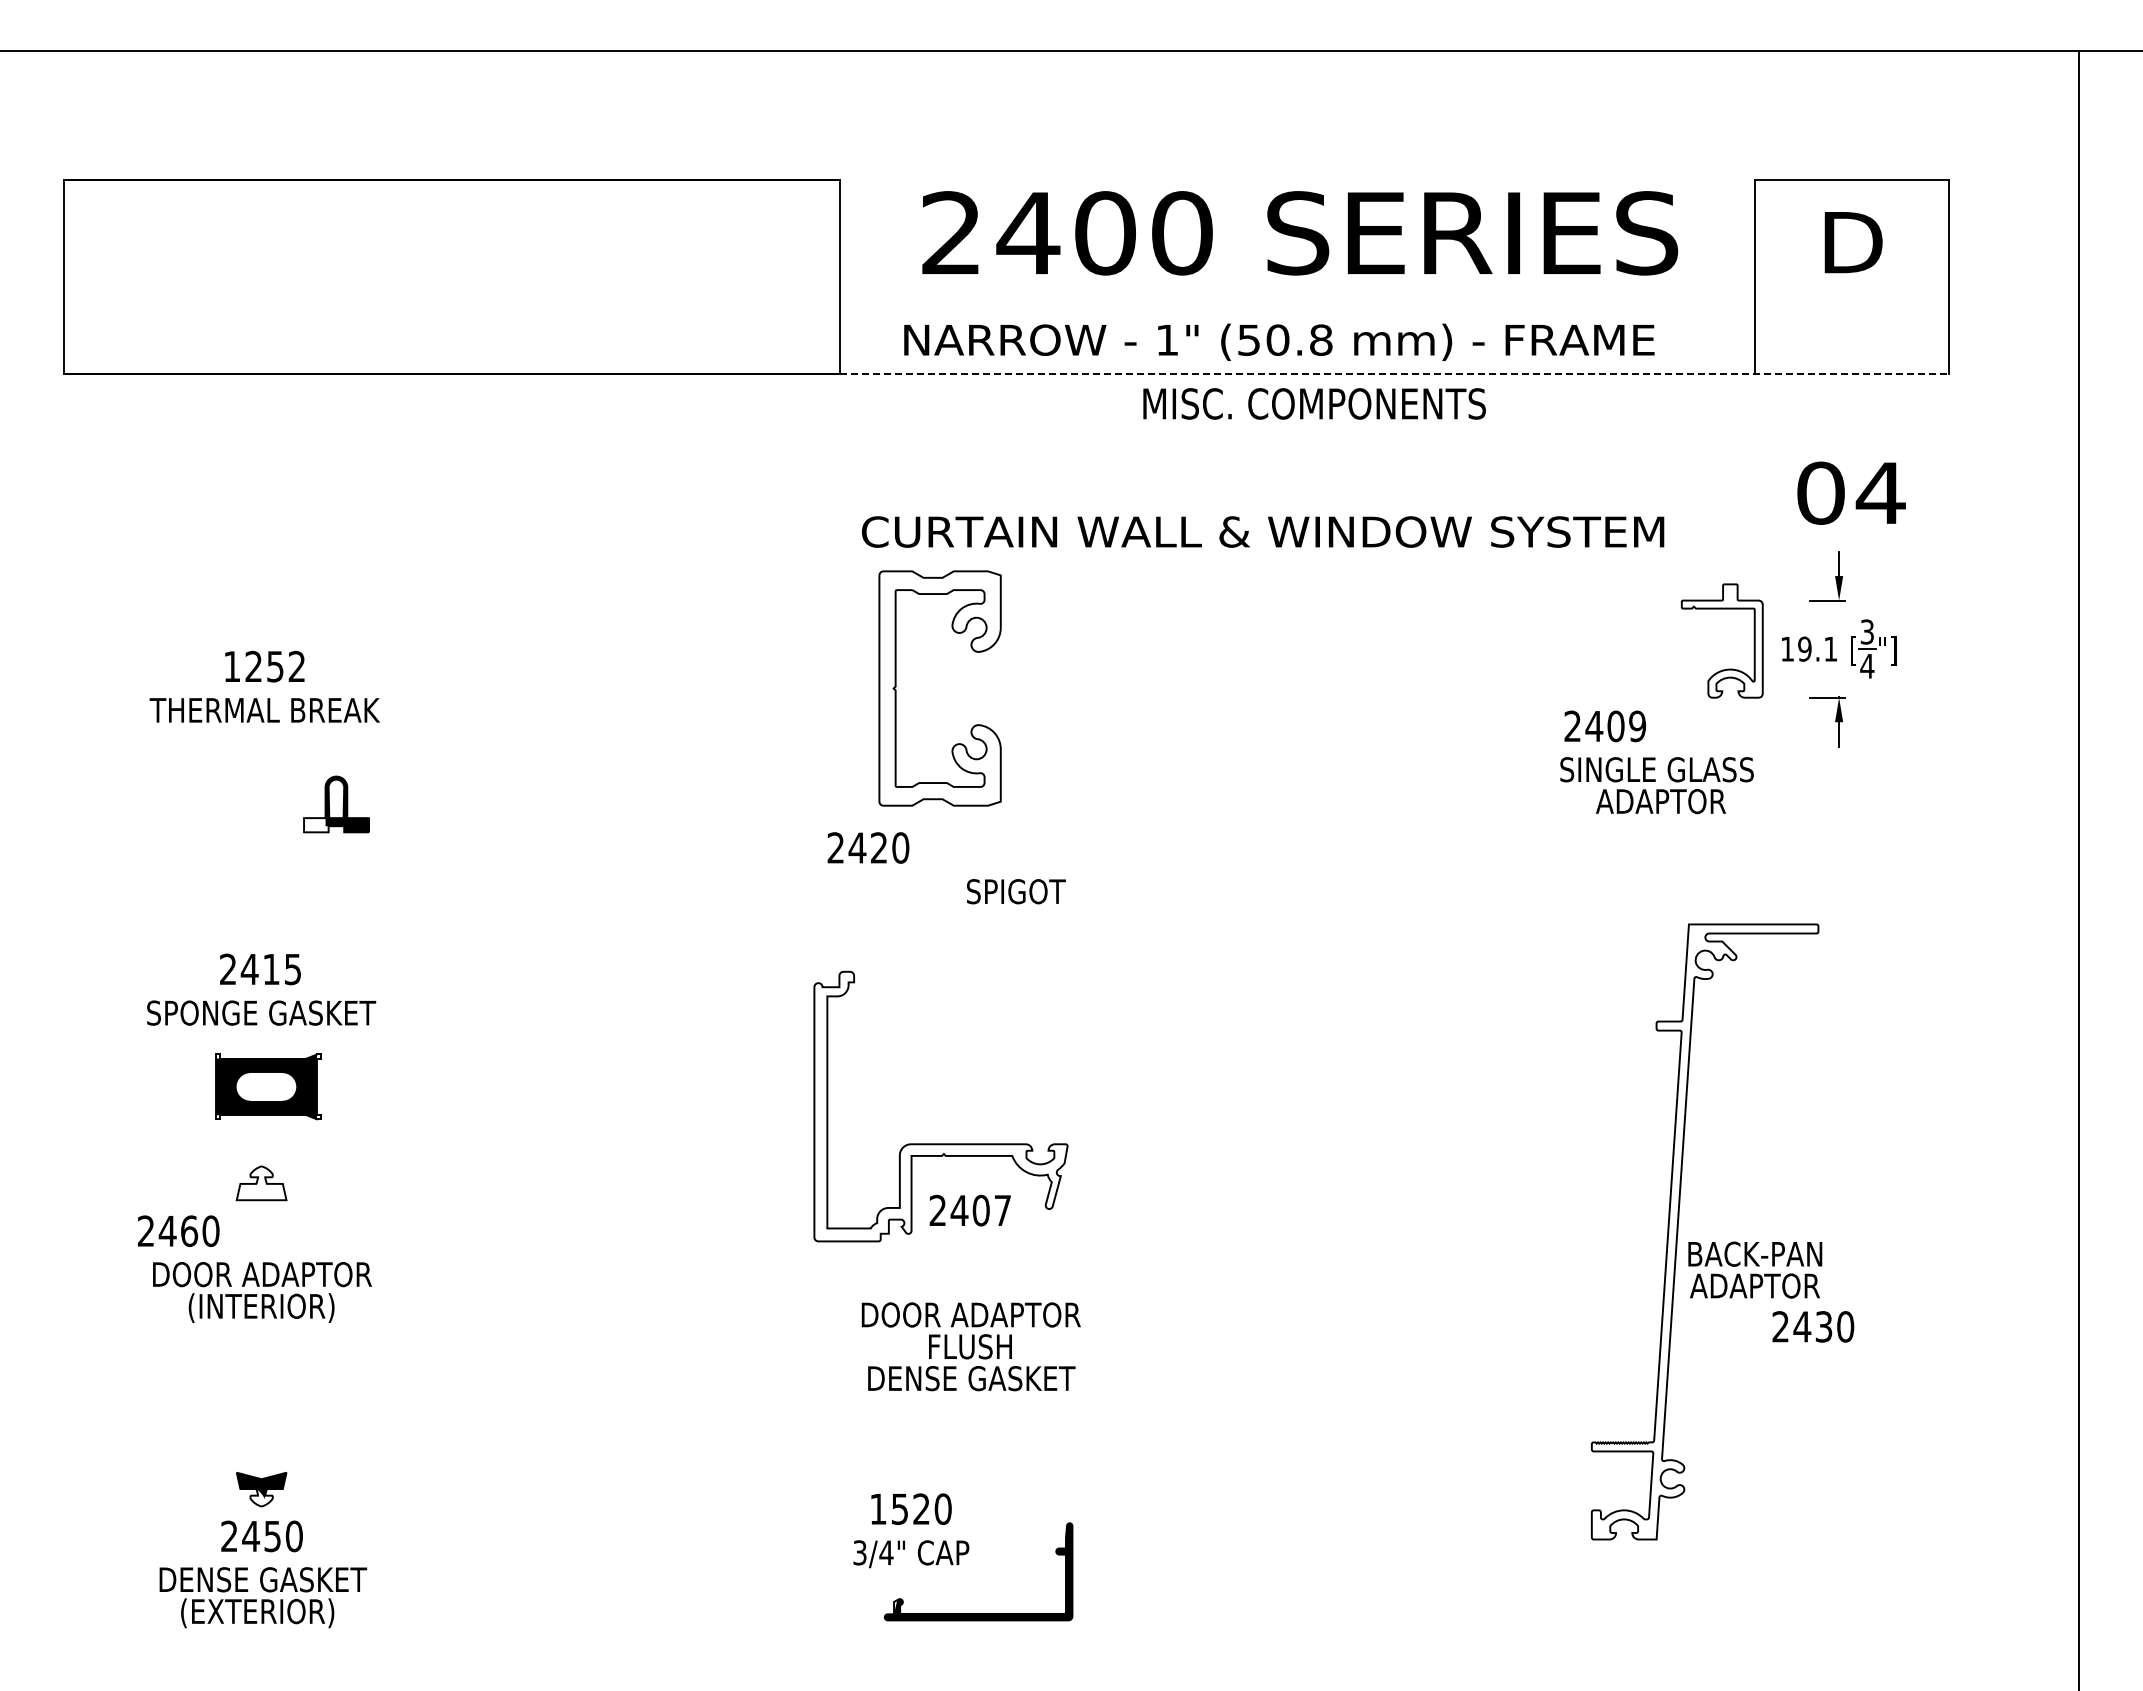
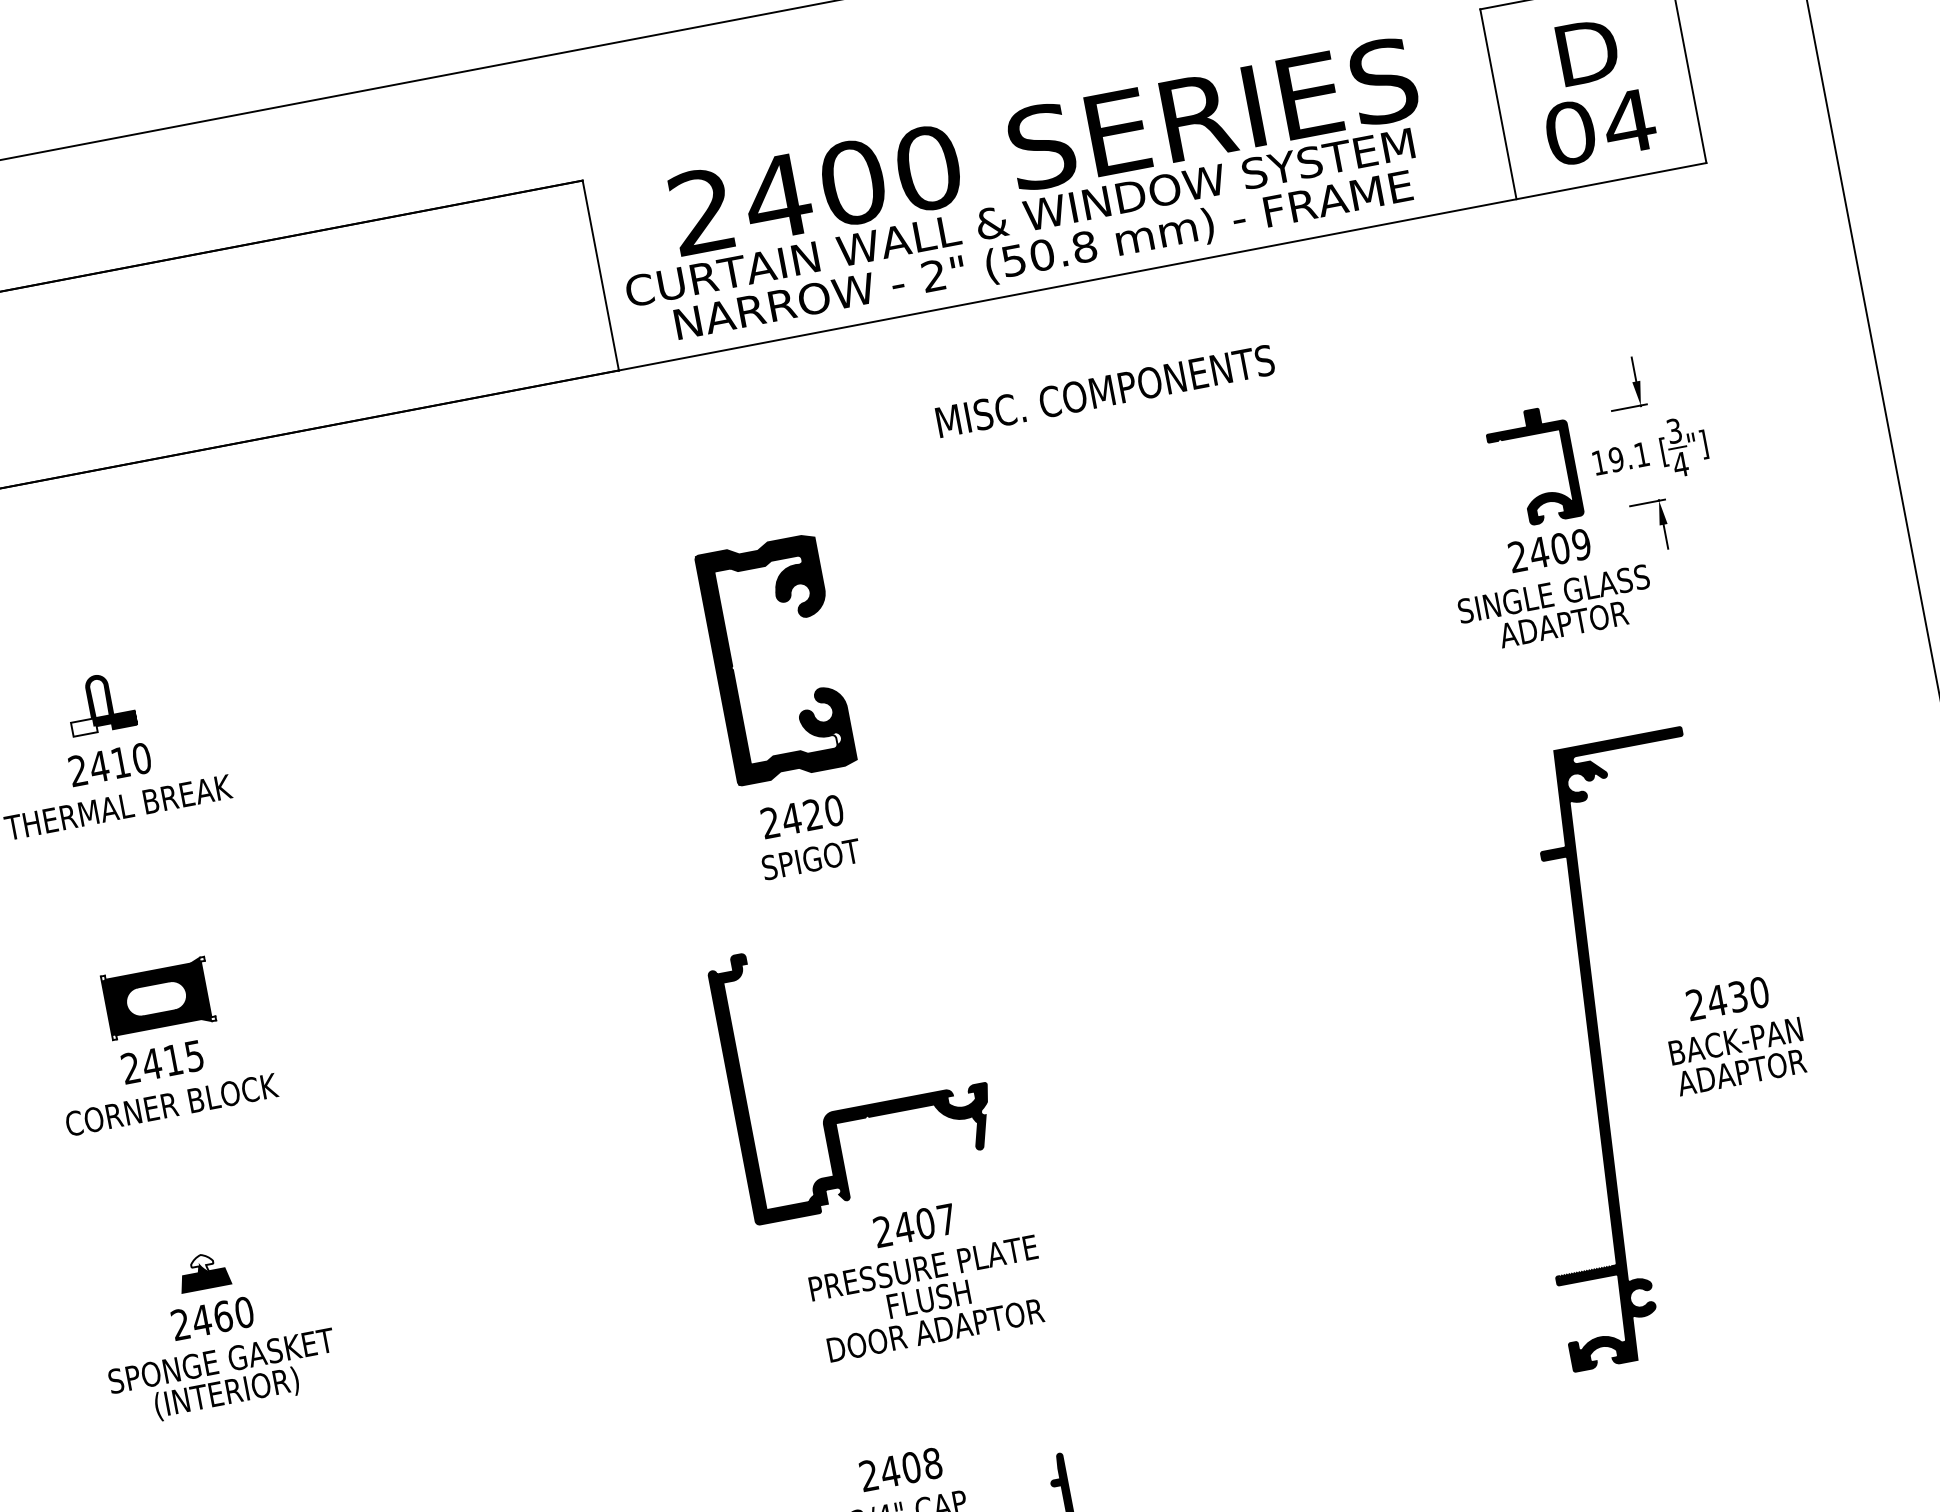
text: (1166, 339) -> (932, 275), 1" -> 2"
line: (1394, 374) -> (1162, 267), dashed -> solid
text: (1314, 403) -> (1105, 390), moved
text: (1851, 492) -> (1600, 126), moved
text: (1263, 531) -> (1020, 217), moved
fill: (1721, 640) -> (1533, 466), added
text: (264, 666) -> (109, 764), 1252 -> 2410
fill: (939, 688) -> (775, 659), added
text: (1605, 726) -> (1550, 550), moved
text: (1656, 785) -> (1556, 609), moved
part: (336, 804) -> (100, 703), moved
text: (868, 847) -> (802, 816), moved
text: (1016, 891) -> (811, 859), moved
text: (261, 1012) -> (171, 1104), SPONGE GASKET -> CORNER BLOCK
part: (268, 1086) -> (158, 998), moved
fill: (940, 1106) -> (854, 1069), added
fill: (261, 1186) -> (204, 1274), added
text: (969, 1210) -> (913, 1225), moved
text: (178, 1230) -> (212, 1317), moved
fill: (1704, 1231) -> (1626, 1049), added
text: (1755, 1269) -> (1738, 1056), moved
text: (262, 1274) -> (221, 1360), DOOR ADAPTOR -> SPONGE GASKET
text: (970, 1314) -> (923, 1267), DOOR ADAPTOR -> PRESSURE PLATE
text: (1813, 1326) -> (1727, 998), moved
text: (970, 1378) -> (934, 1330), DENSE GASKET -> DOOR ADAPTOR
text: (910, 1508) -> (900, 1469), 1520 -> 2408

